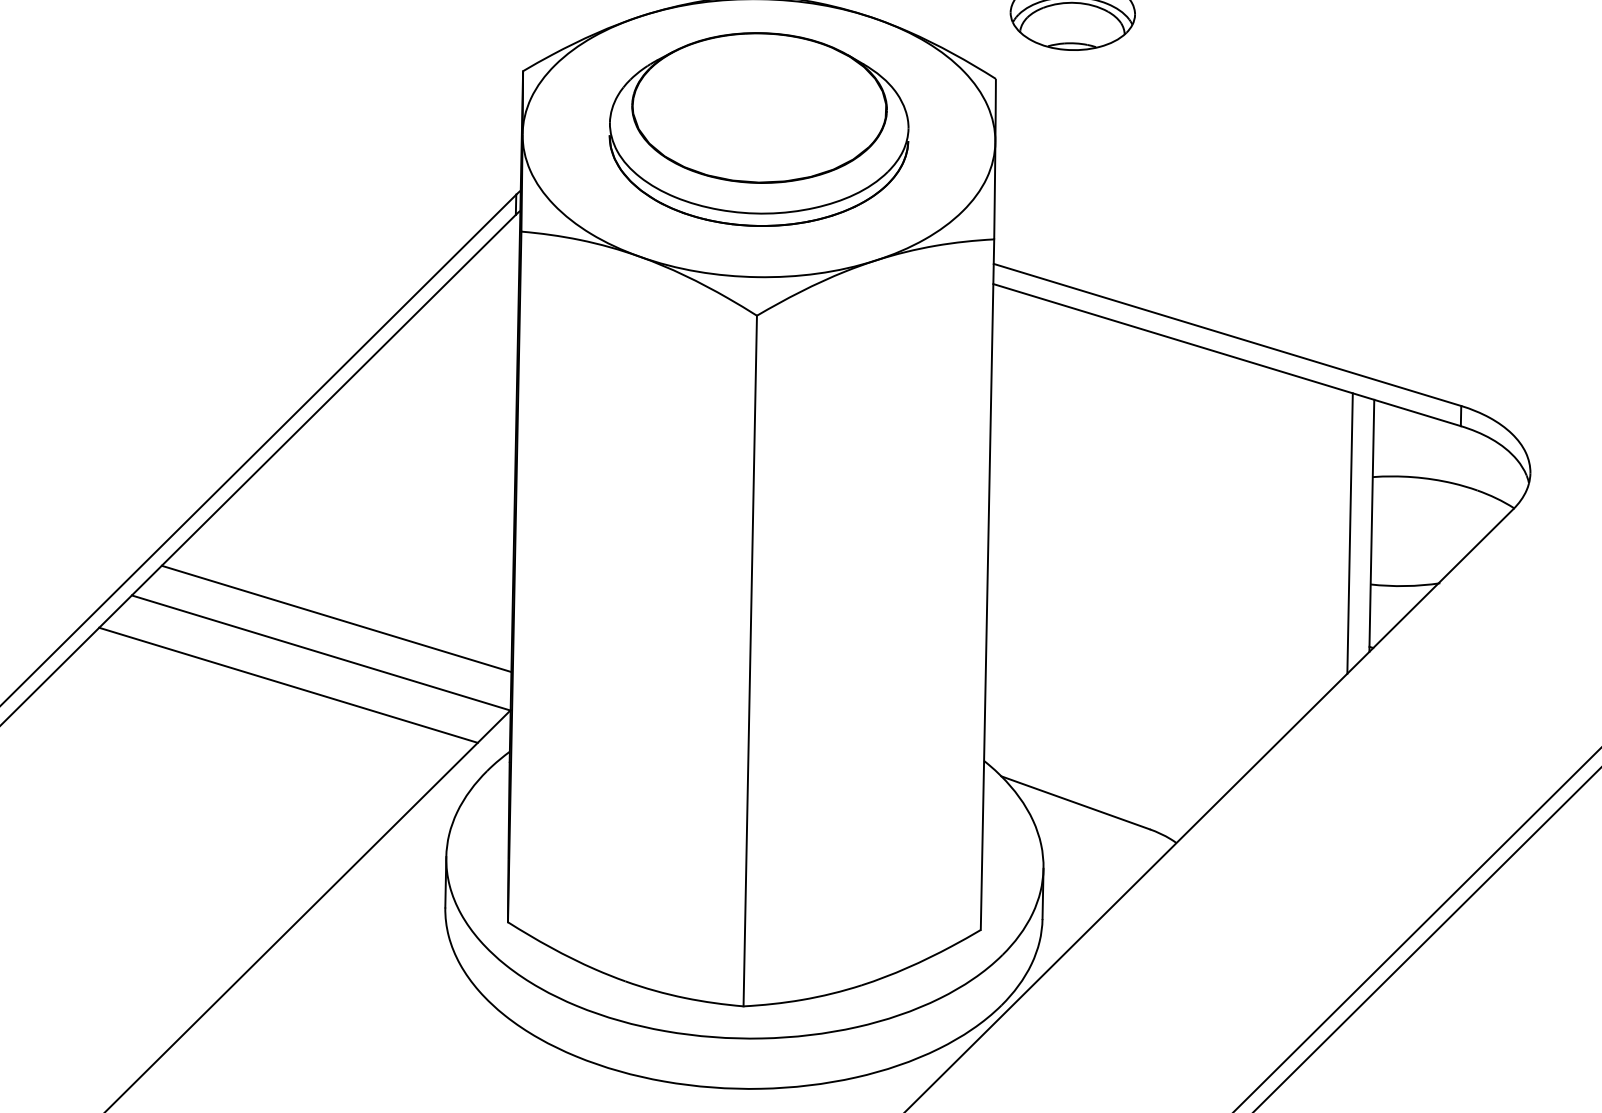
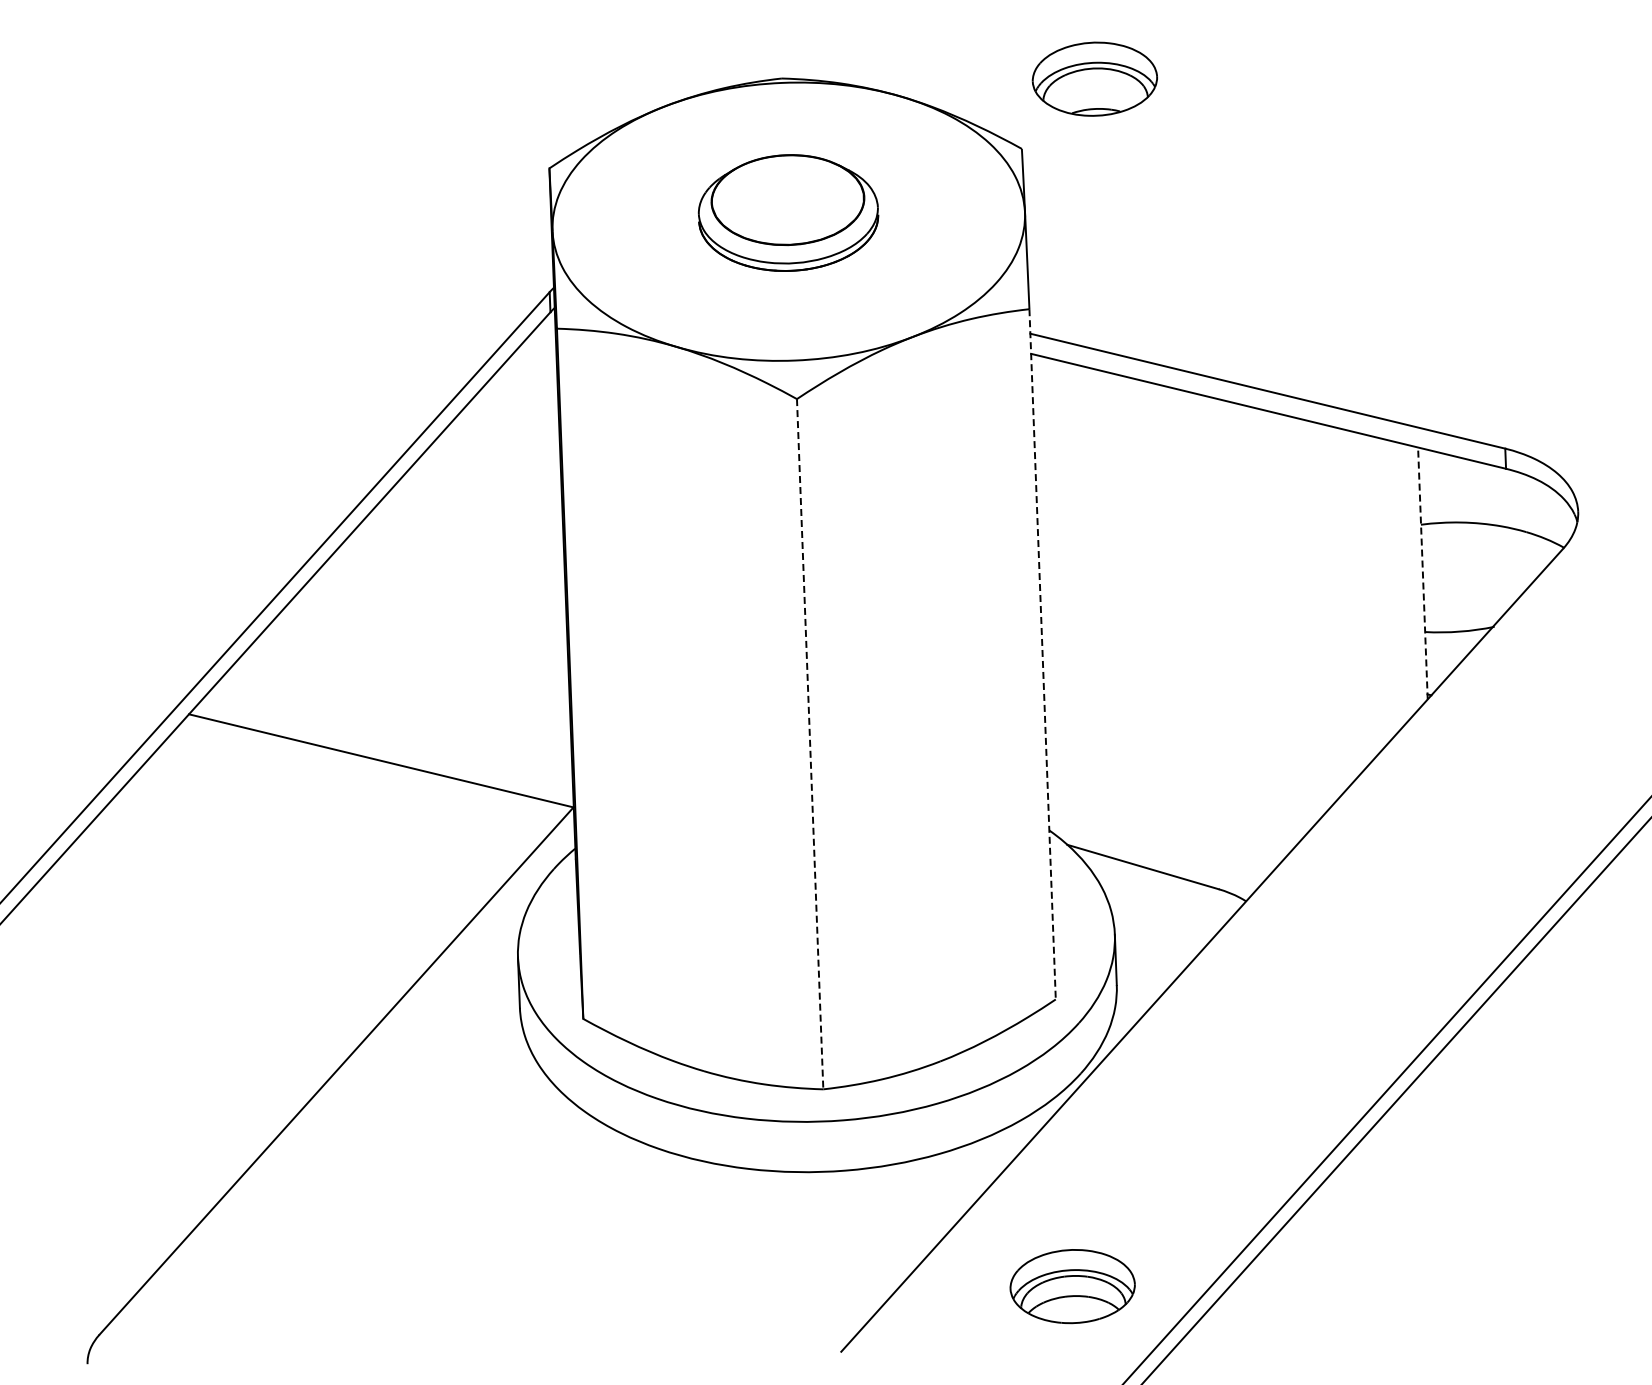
part: (759, 128) -> (788, 212), size x0.6
line: (1371, 524) -> (1422, 572), solid -> dashed
line: (1349, 533) -> (1401, 582), removed
line: (987, 584) -> (1042, 654), solid -> dashed
line: (336, 618) -> (394, 725), removed
line: (750, 661) -> (810, 744), solid -> dashed
line: (288, 684) -> (350, 794), removed

